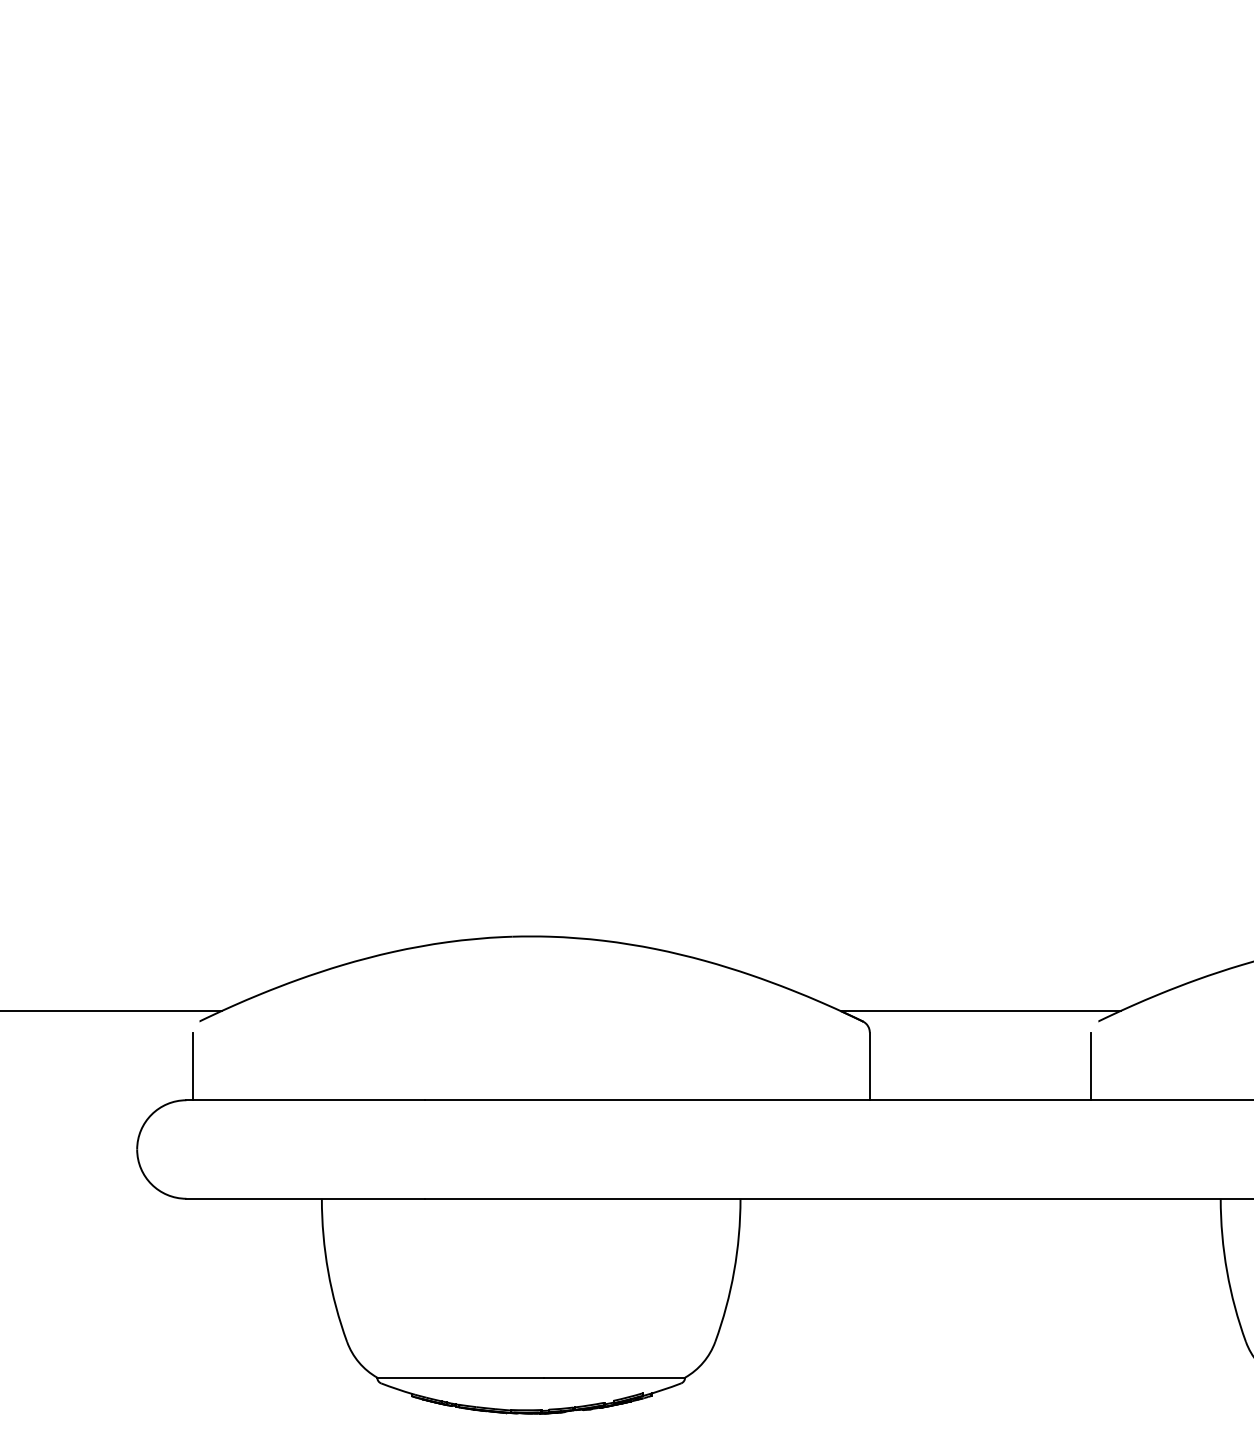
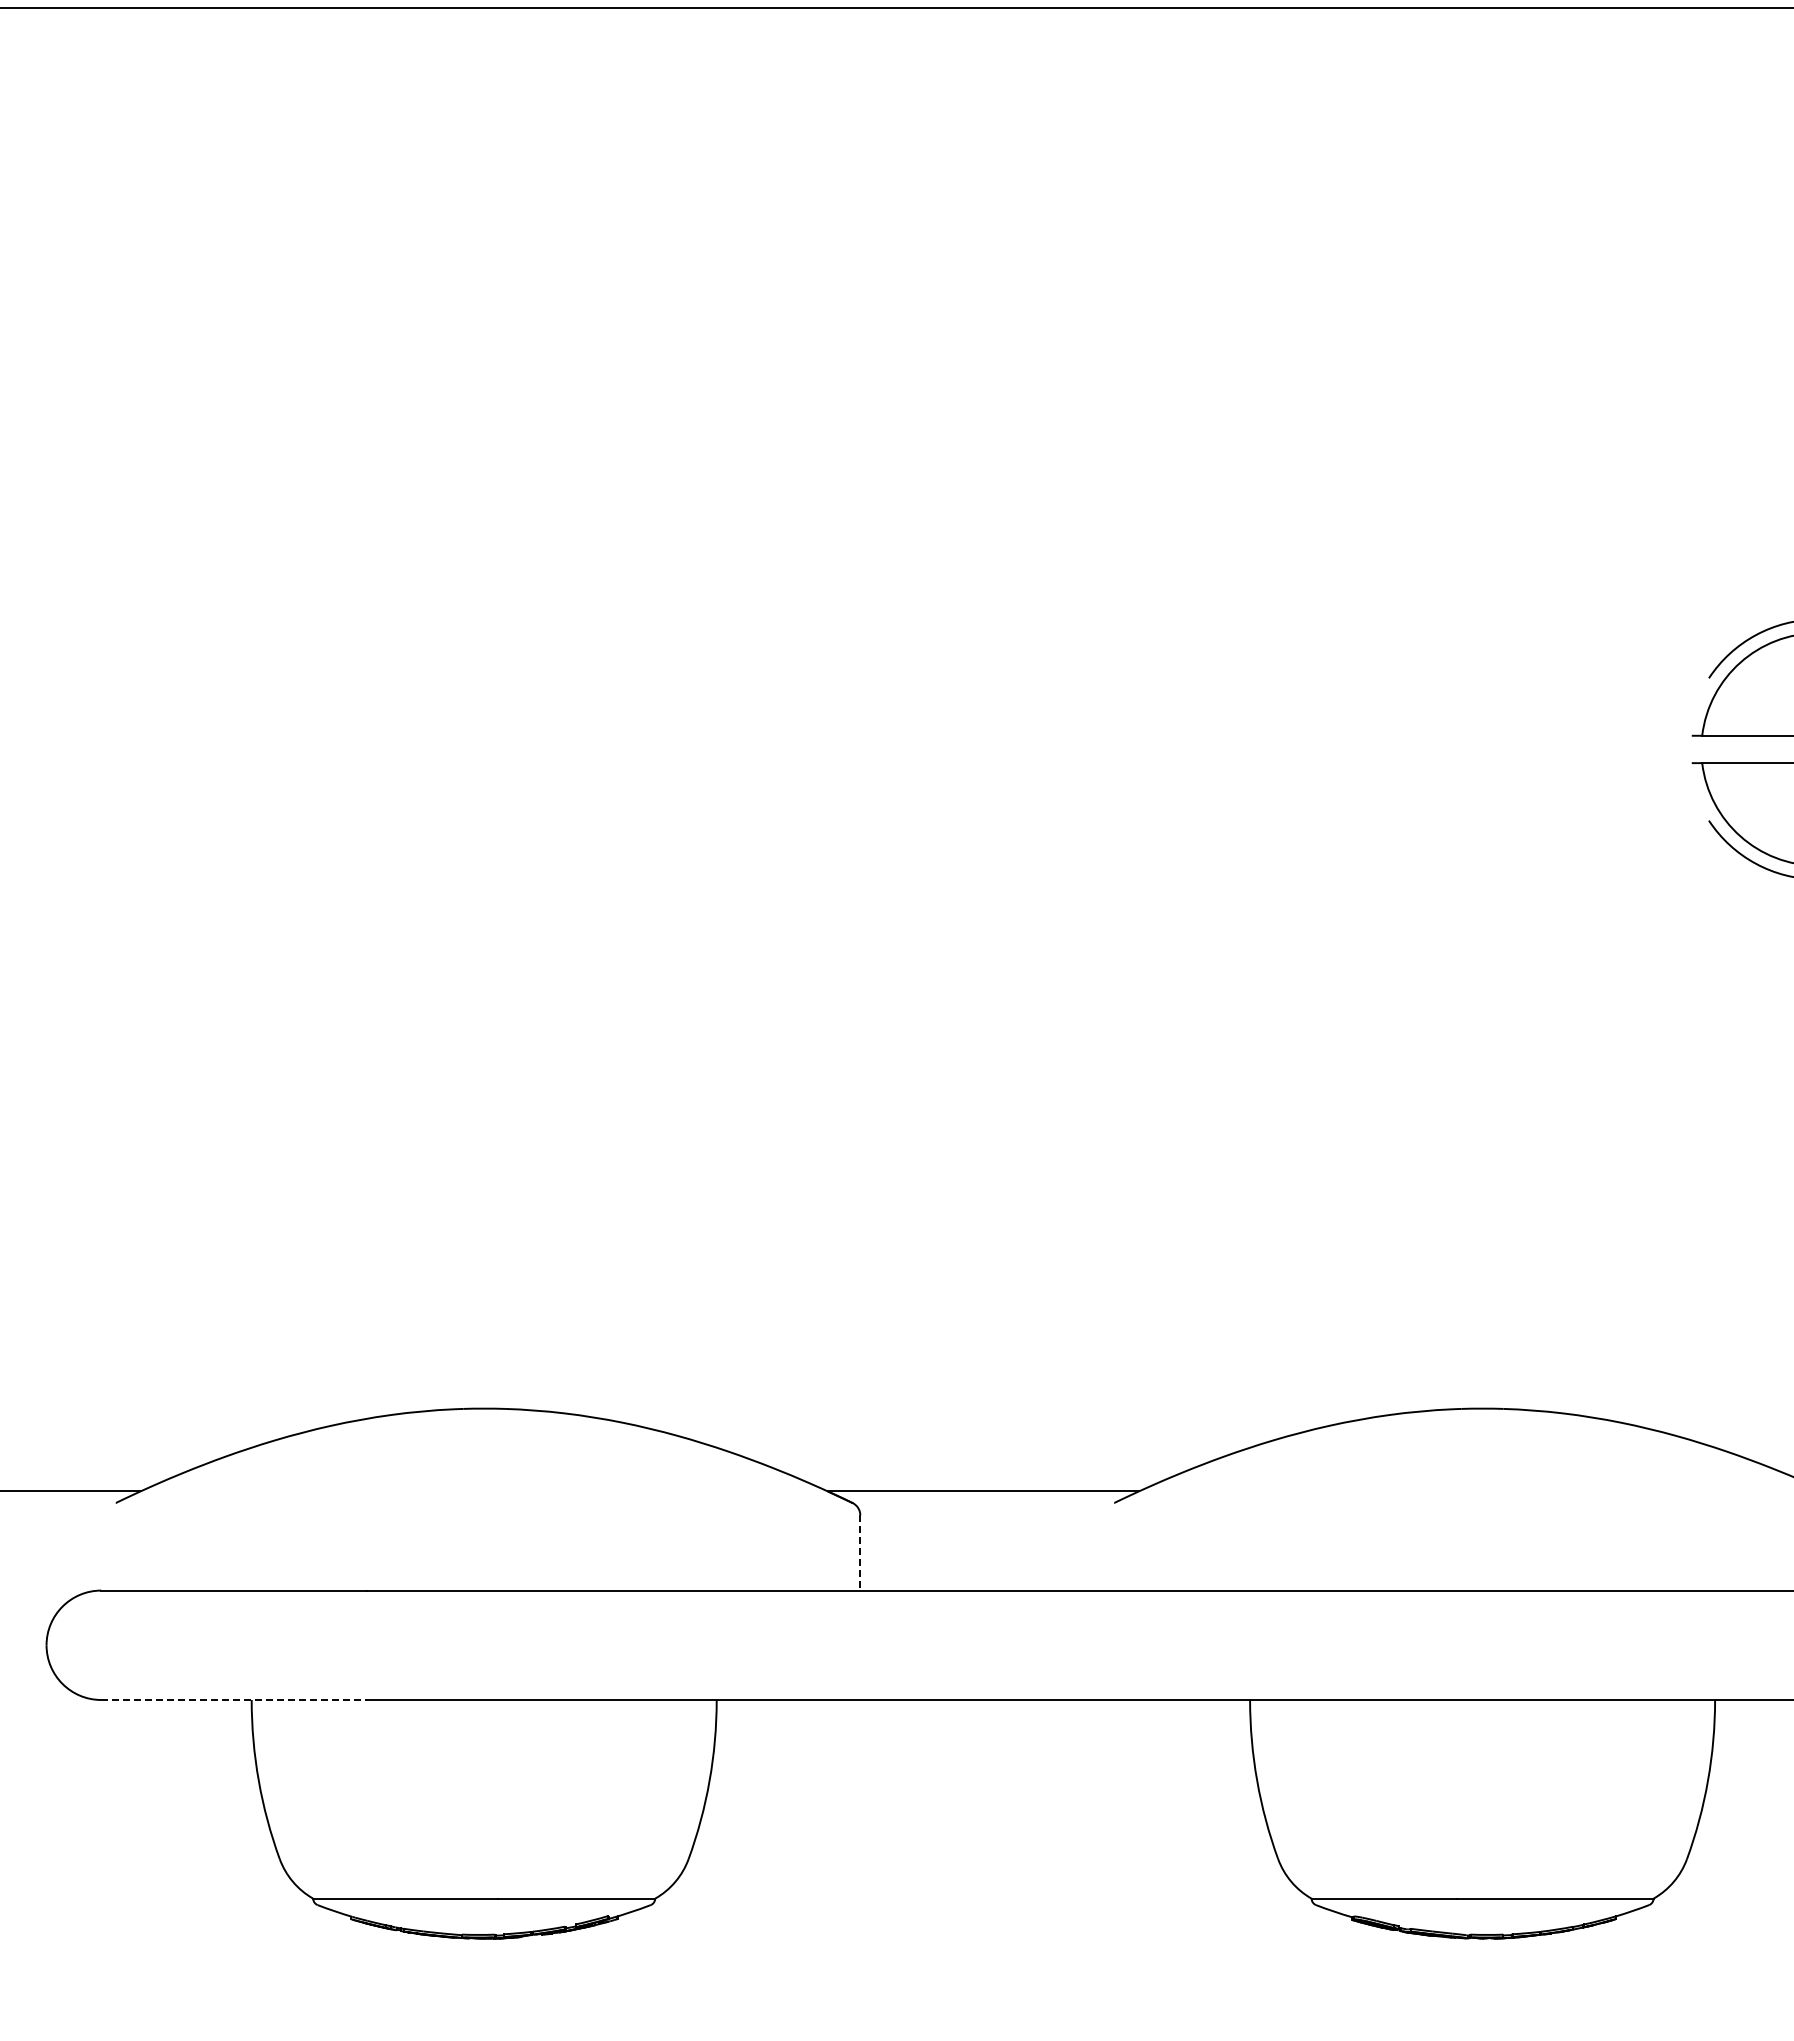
line: (192, 1065) -> (108, 1552), removed
line: (869, 1065) -> (860, 1552), solid -> dashed
line: (1091, 1065) -> (1106, 1552), removed
line: (305, 1198) -> (233, 1699), solid -> dashed

